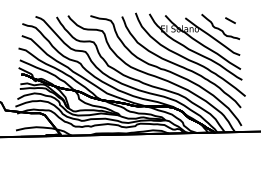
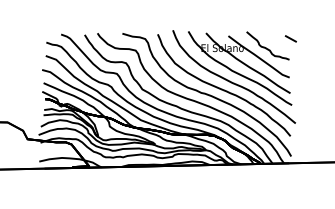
line: (230, 20) -> (290, 38), moved

